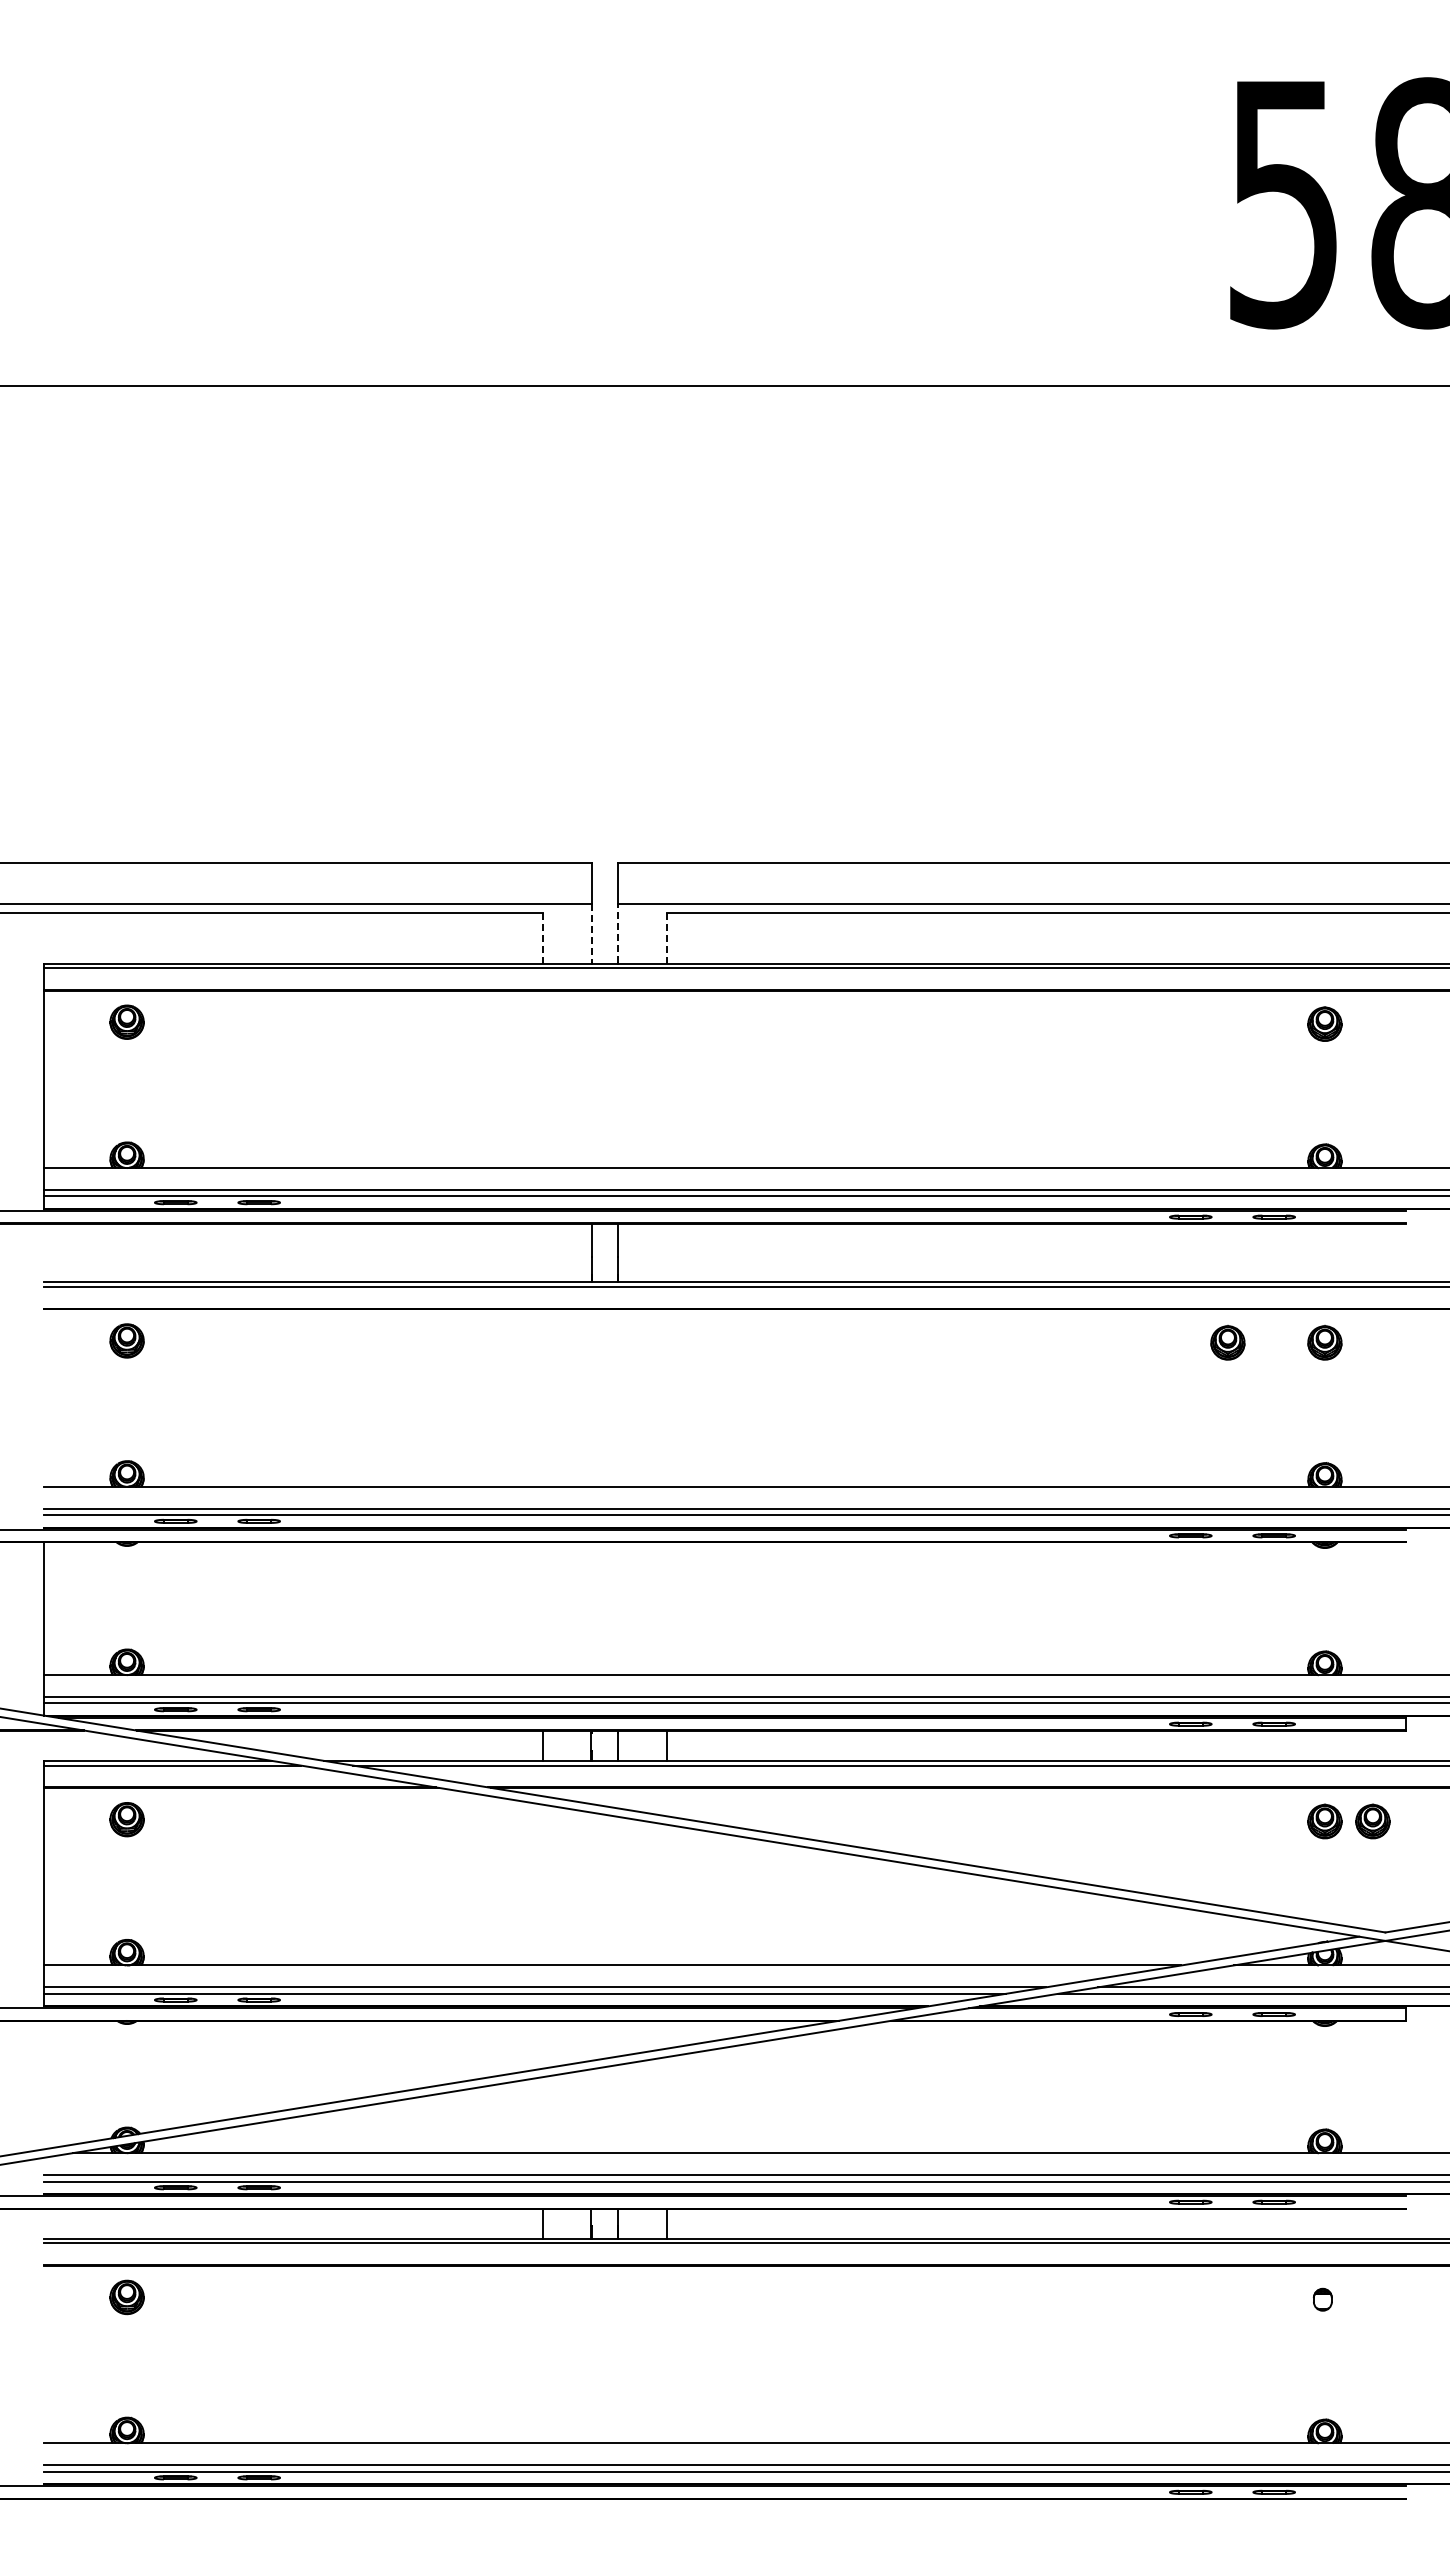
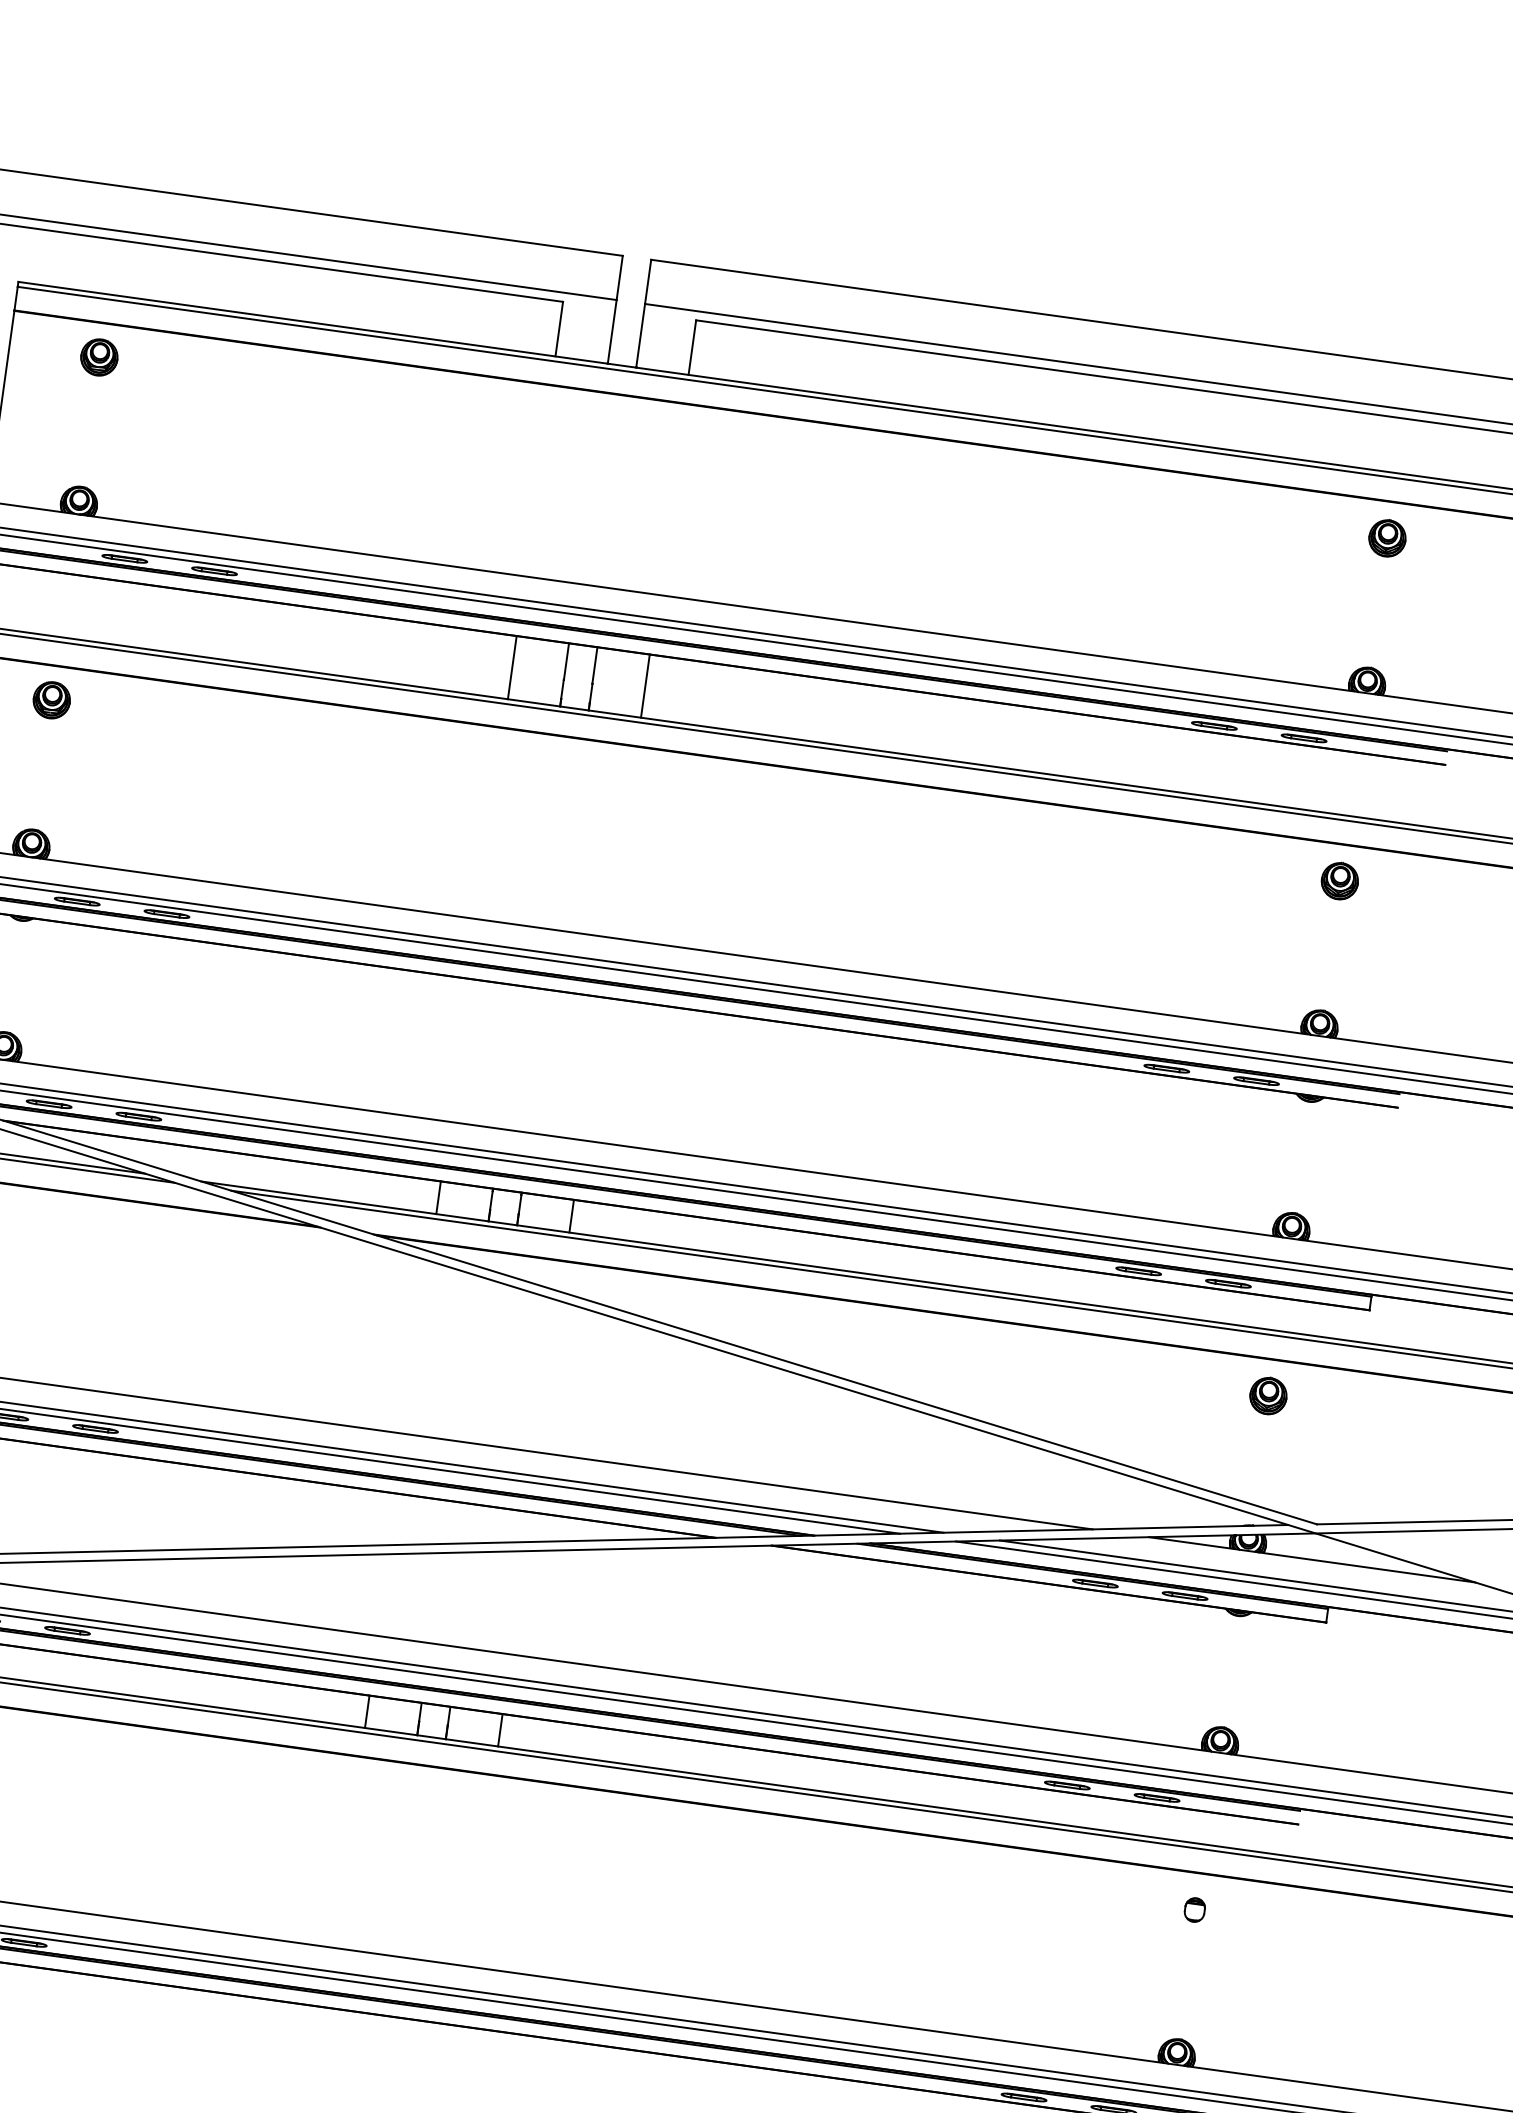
line: (618, 933) -> (641, 335), dashed -> solid
line: (591, 934) -> (611, 332), dashed -> solid
line: (542, 937) -> (558, 328), dashed -> solid
line: (666, 938) -> (692, 347), dashed -> solid
line: (542, 1252) -> (511, 667), added
line: (666, 1252) -> (645, 685), added
part: (1227, 1342) -> (1235, 866), removed
part: (1372, 1821) -> (1319, 1403), removed

